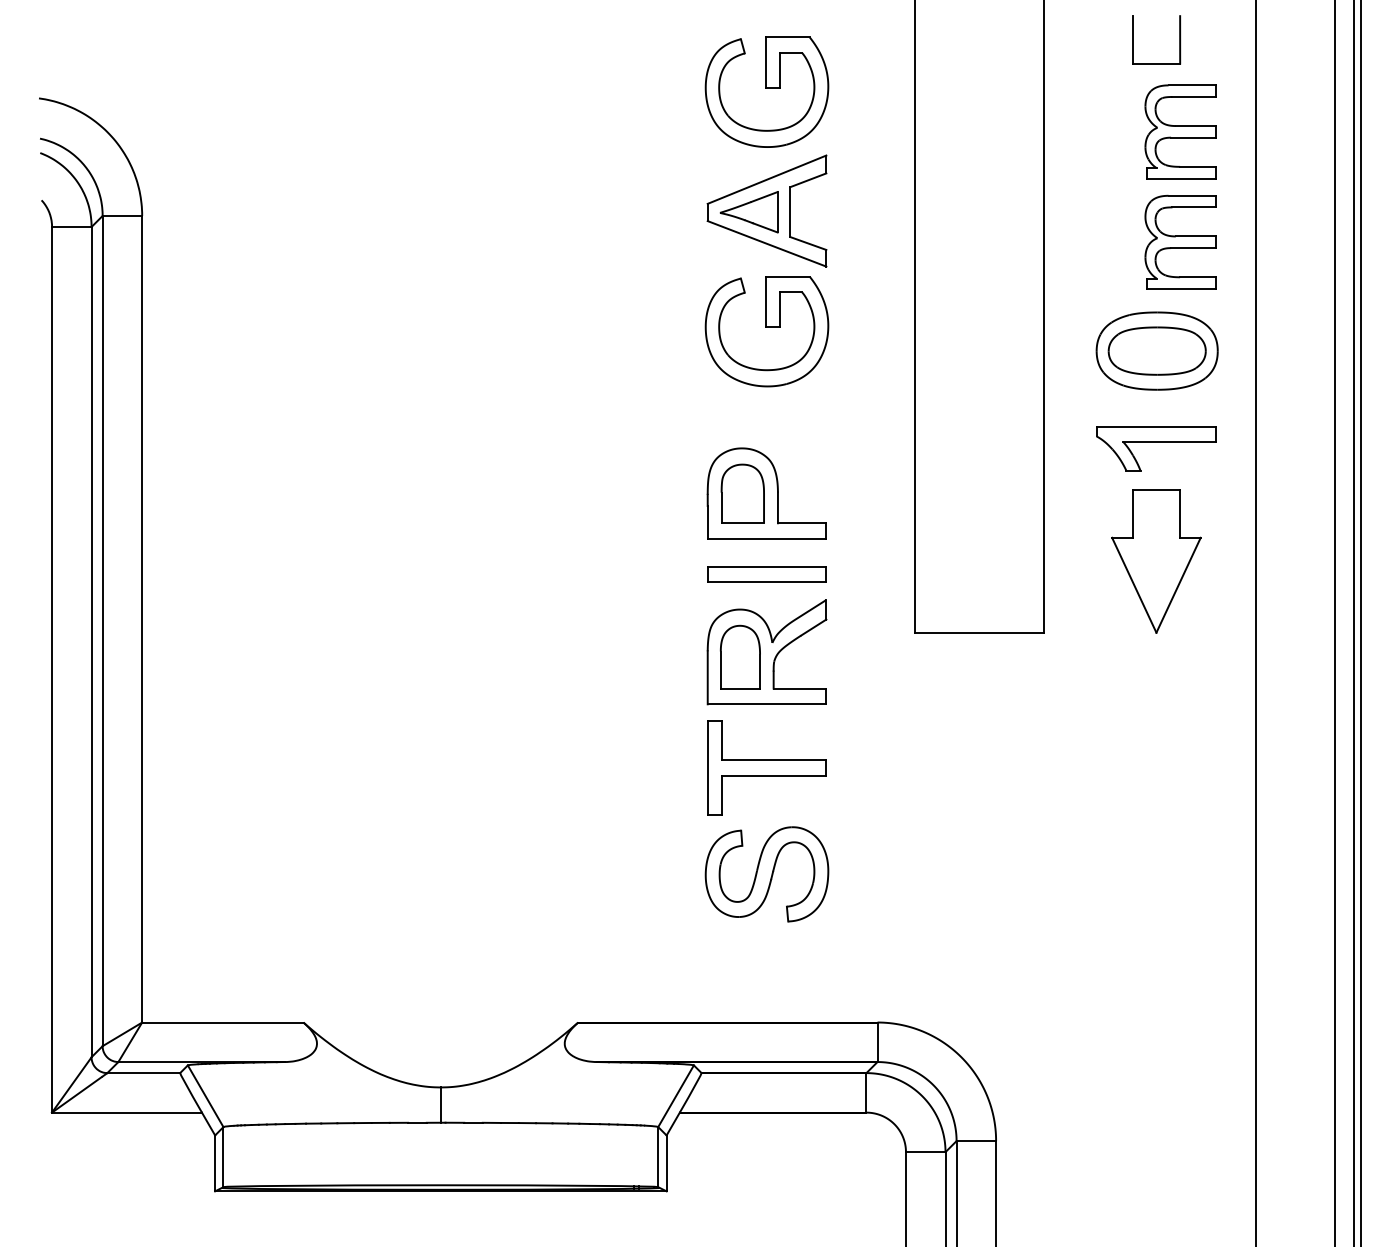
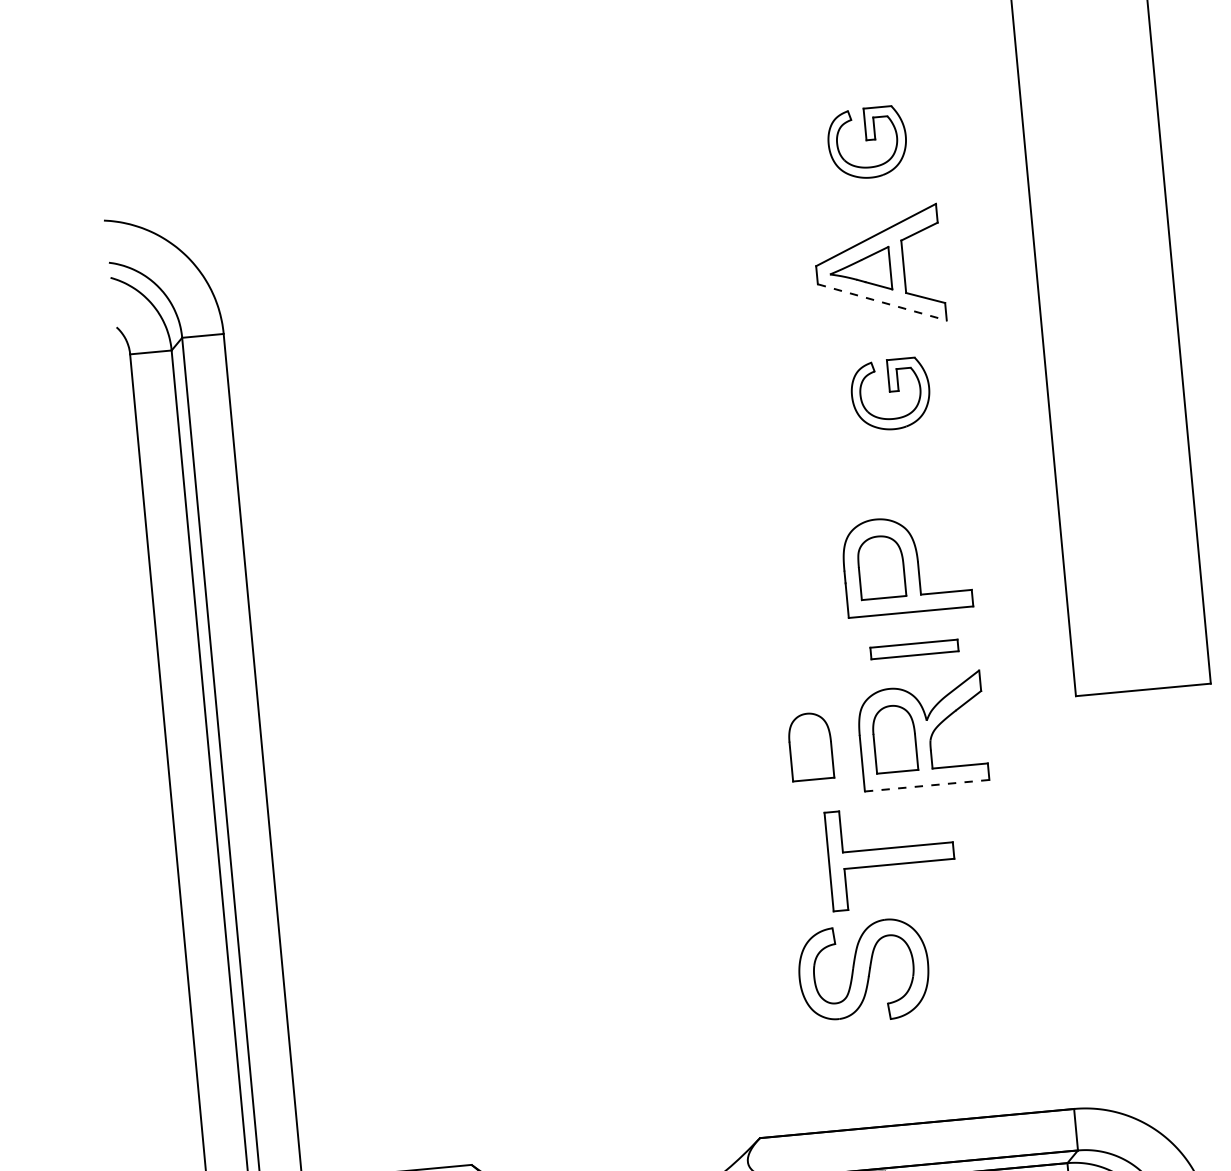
part: (766, 91) -> (866, 142), size x0.6
line: (767, 243) -> (882, 301), solid -> dashed
part: (766, 331) -> (890, 394), size x0.6
part: (766, 574) -> (913, 649), size x0.7
part: (659, 656) -> (809, 746), added
line: (767, 704) -> (927, 785), solid -> dashed
part: (766, 767) -> (890, 855), moved
part: (766, 874) -> (863, 971), moved

